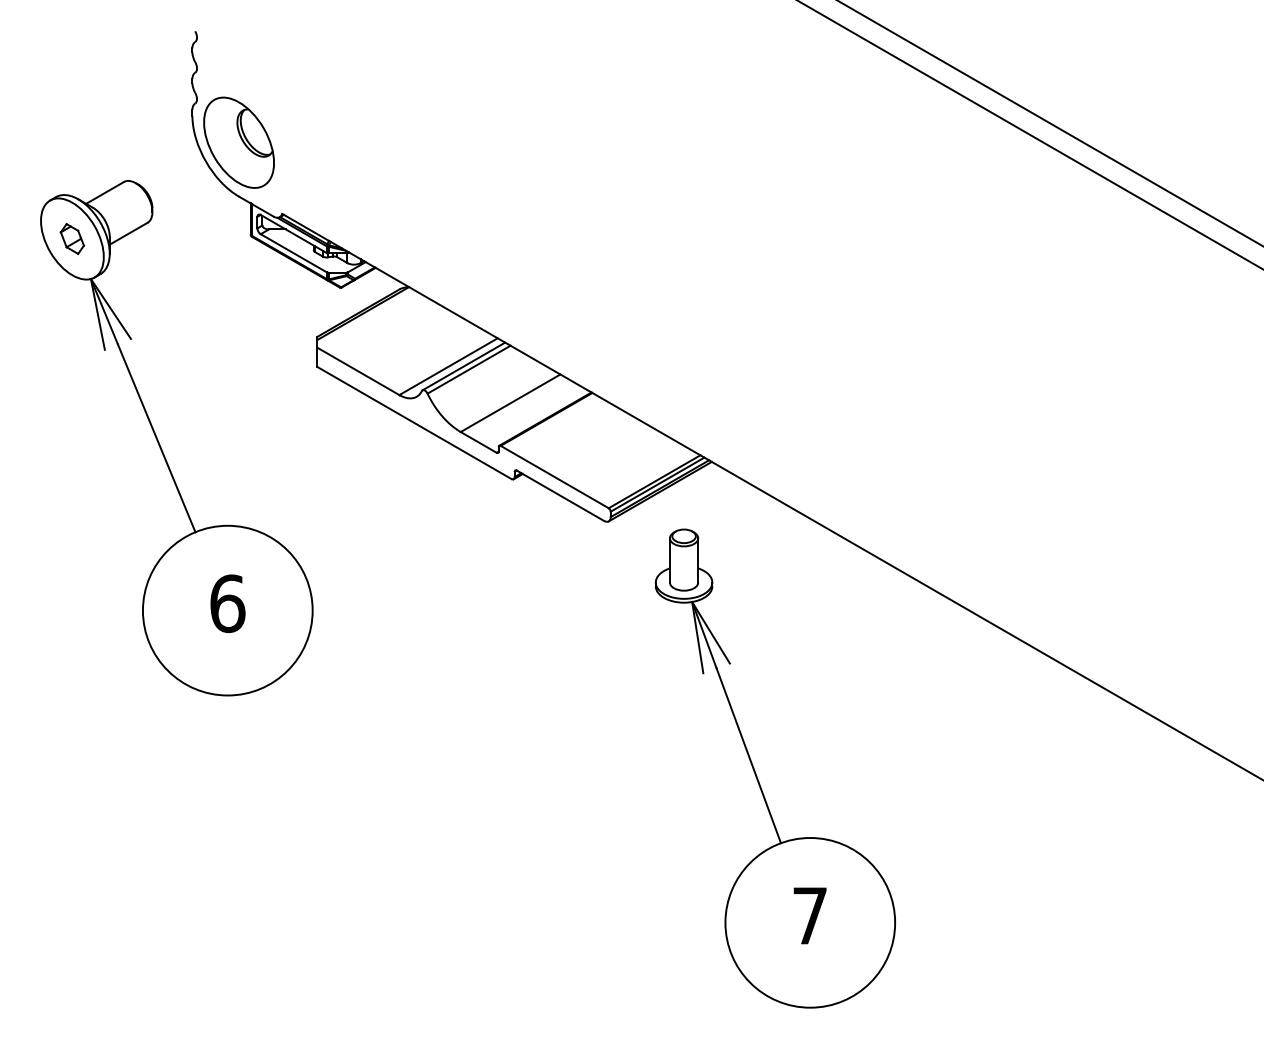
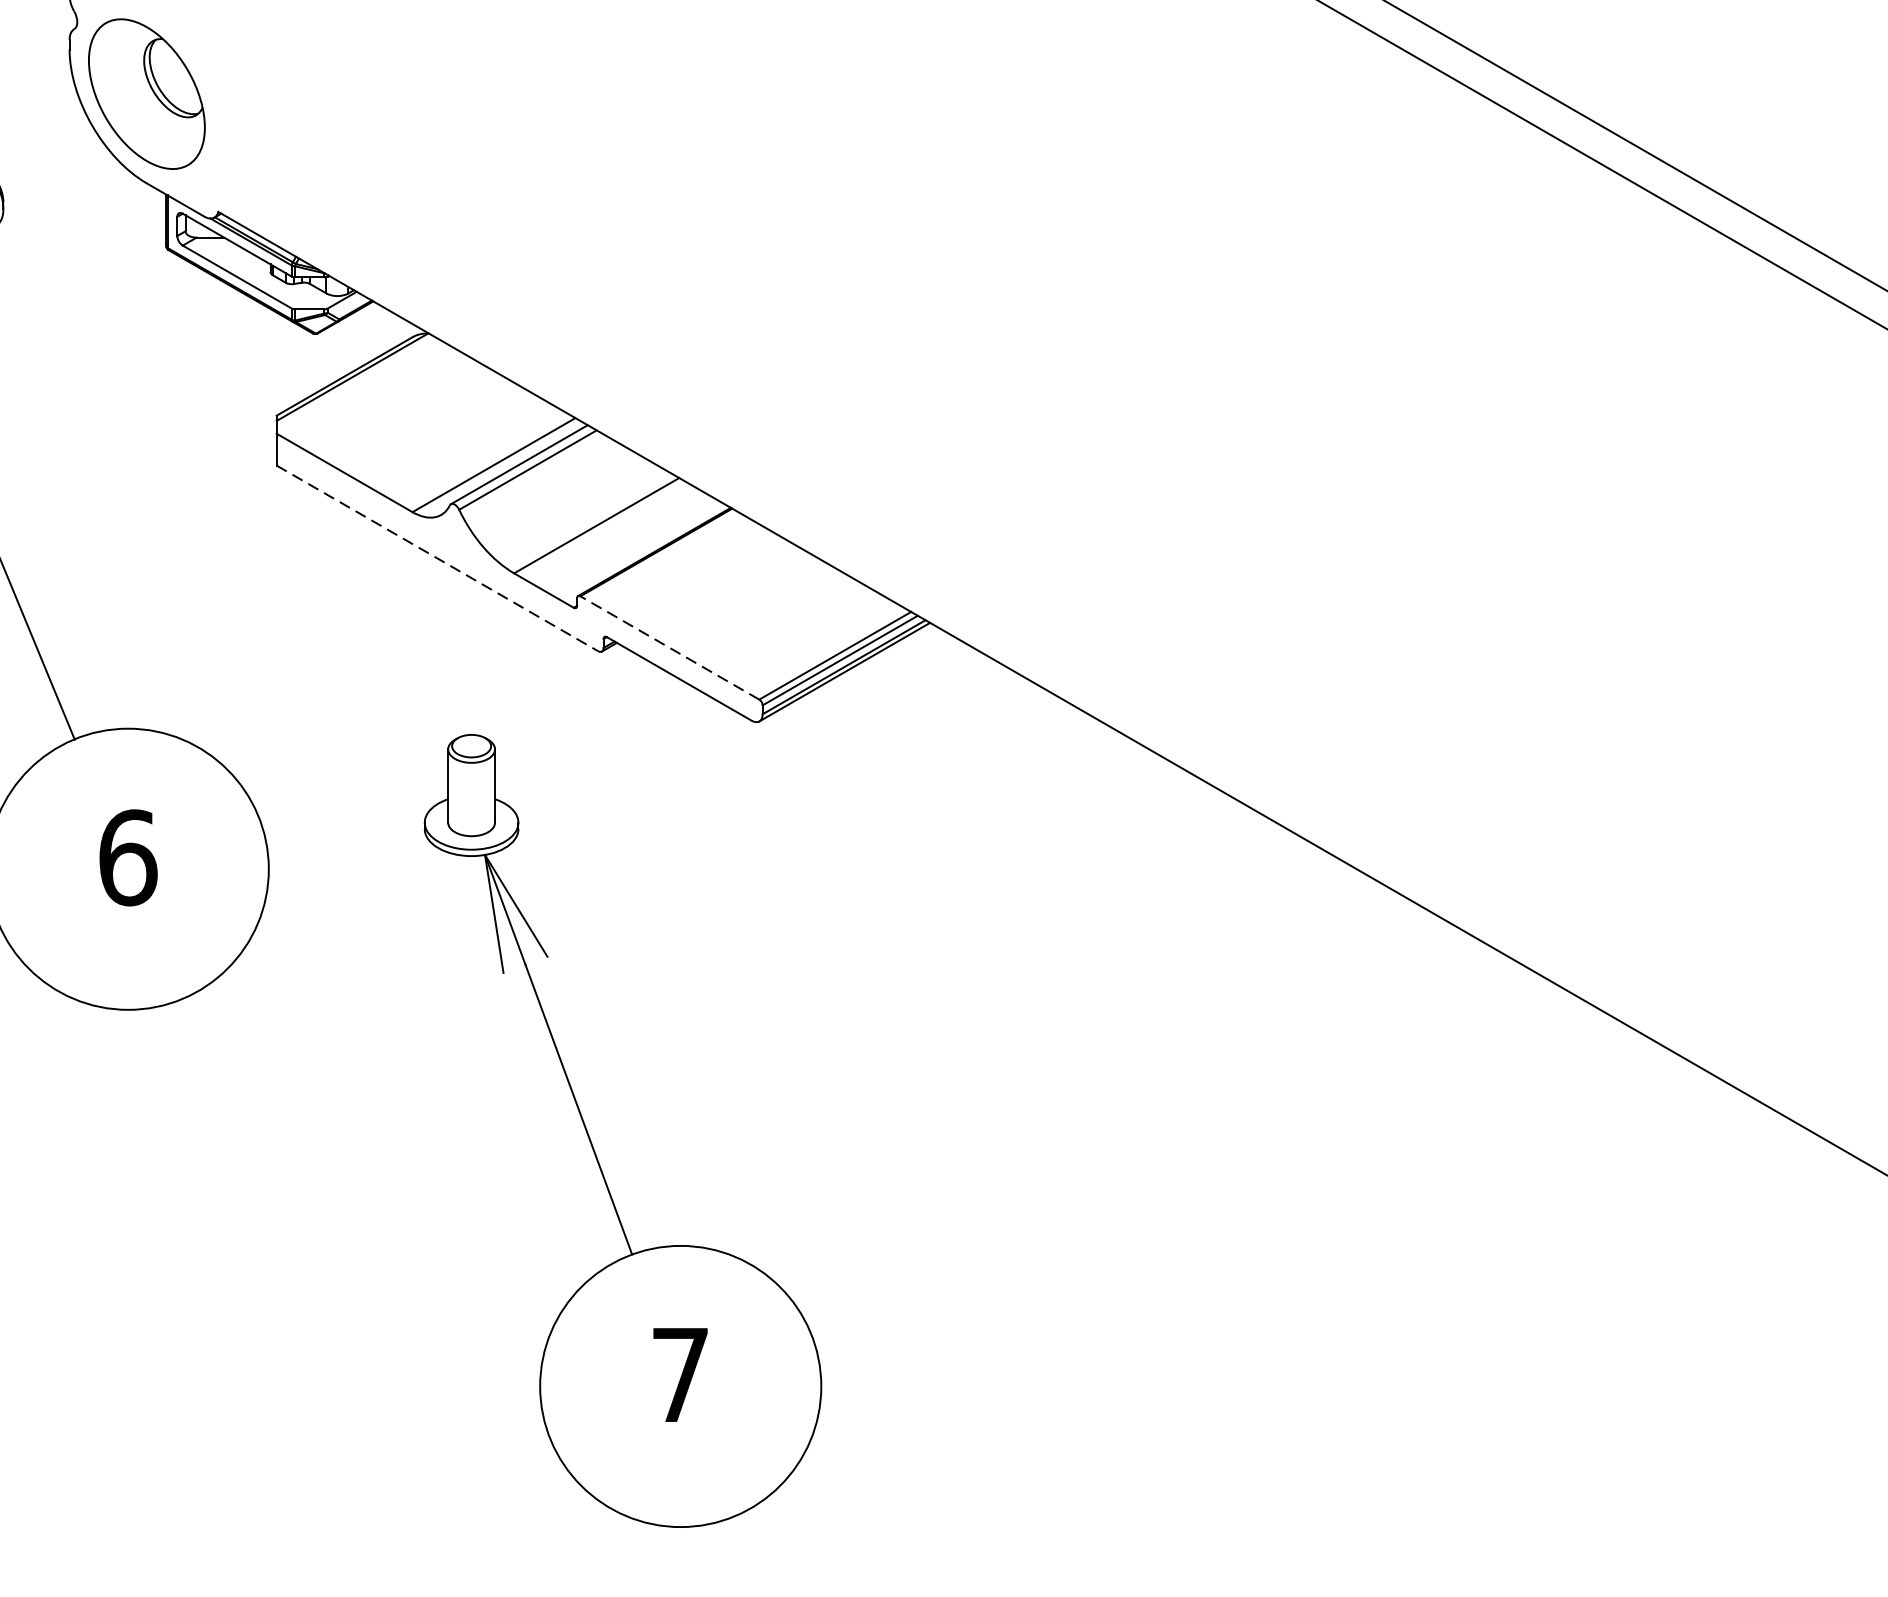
line: (414, 423) -> (437, 559), solid -> dashed
line: (554, 476) -> (669, 647), solid -> dashed
part: (756, 773) -> (591, 1139), moved

